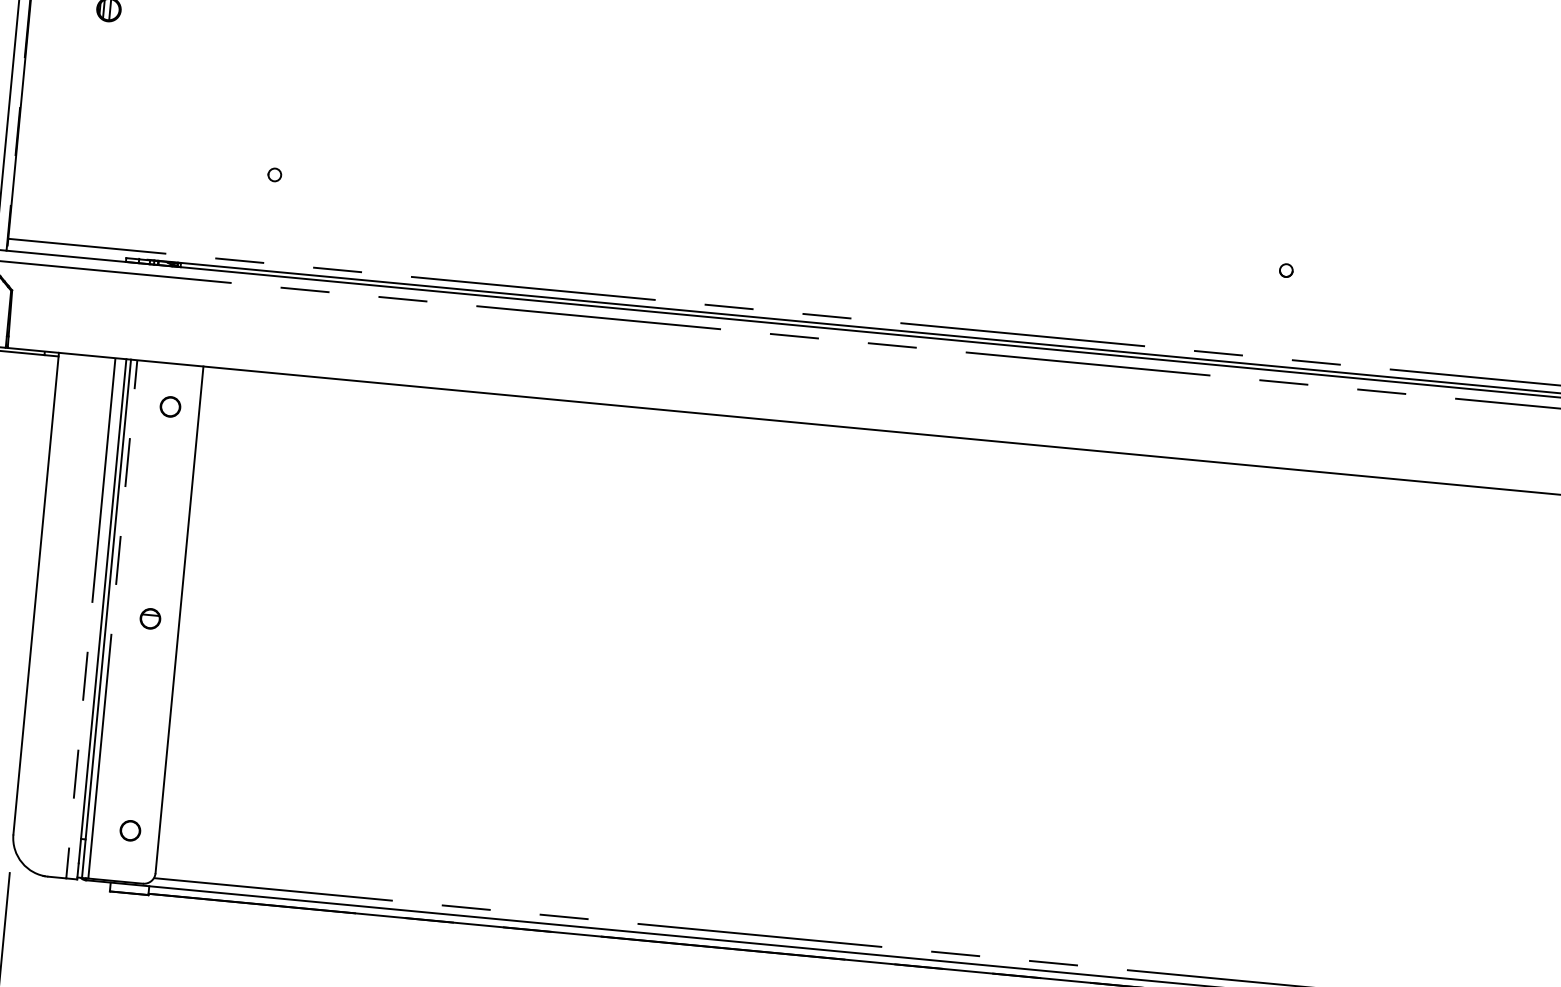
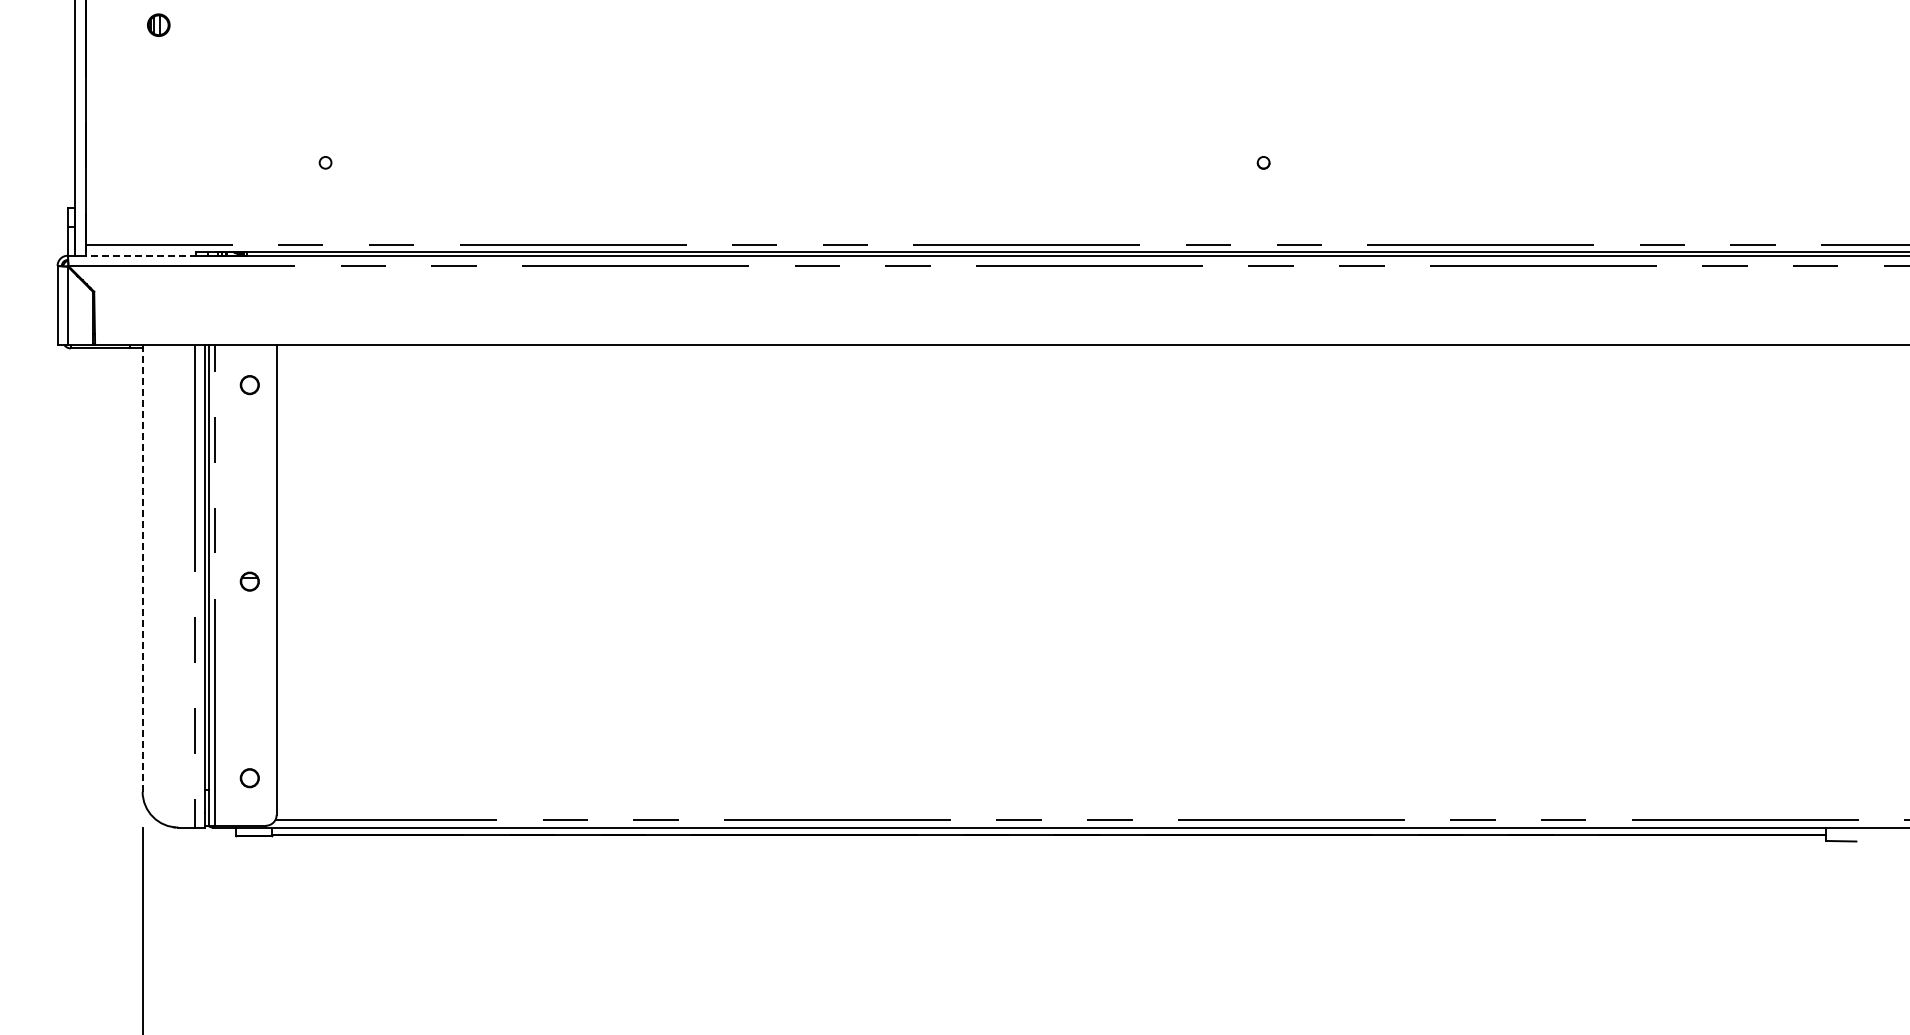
line: (72, 256) -> (146, 255), solid -> dashed
line: (36, 592) -> (142, 567), solid -> dashed

